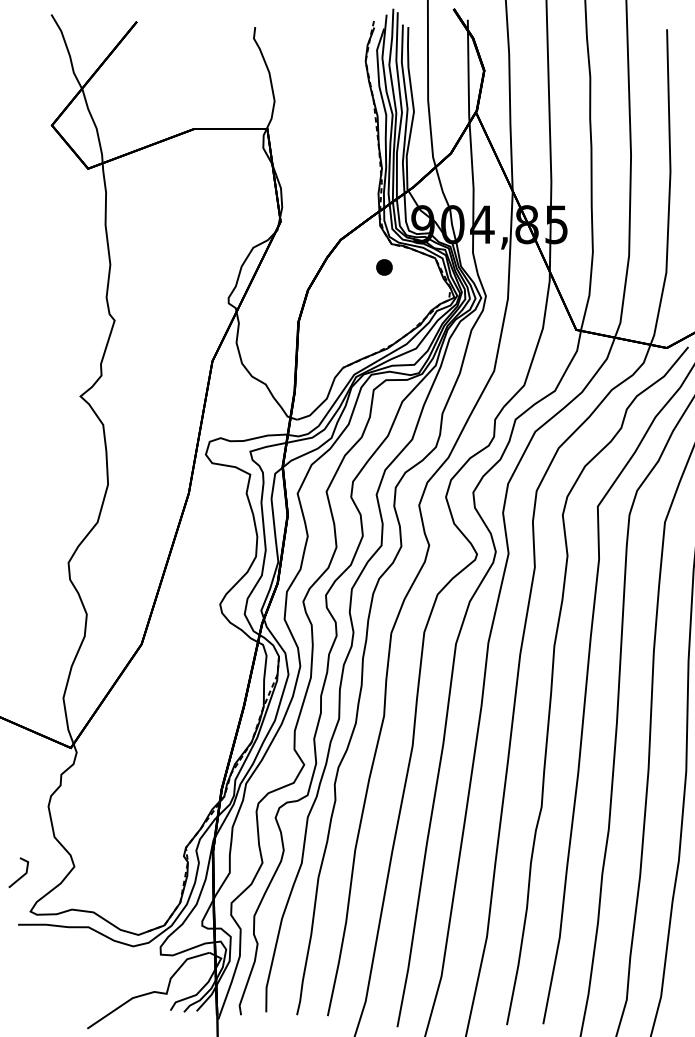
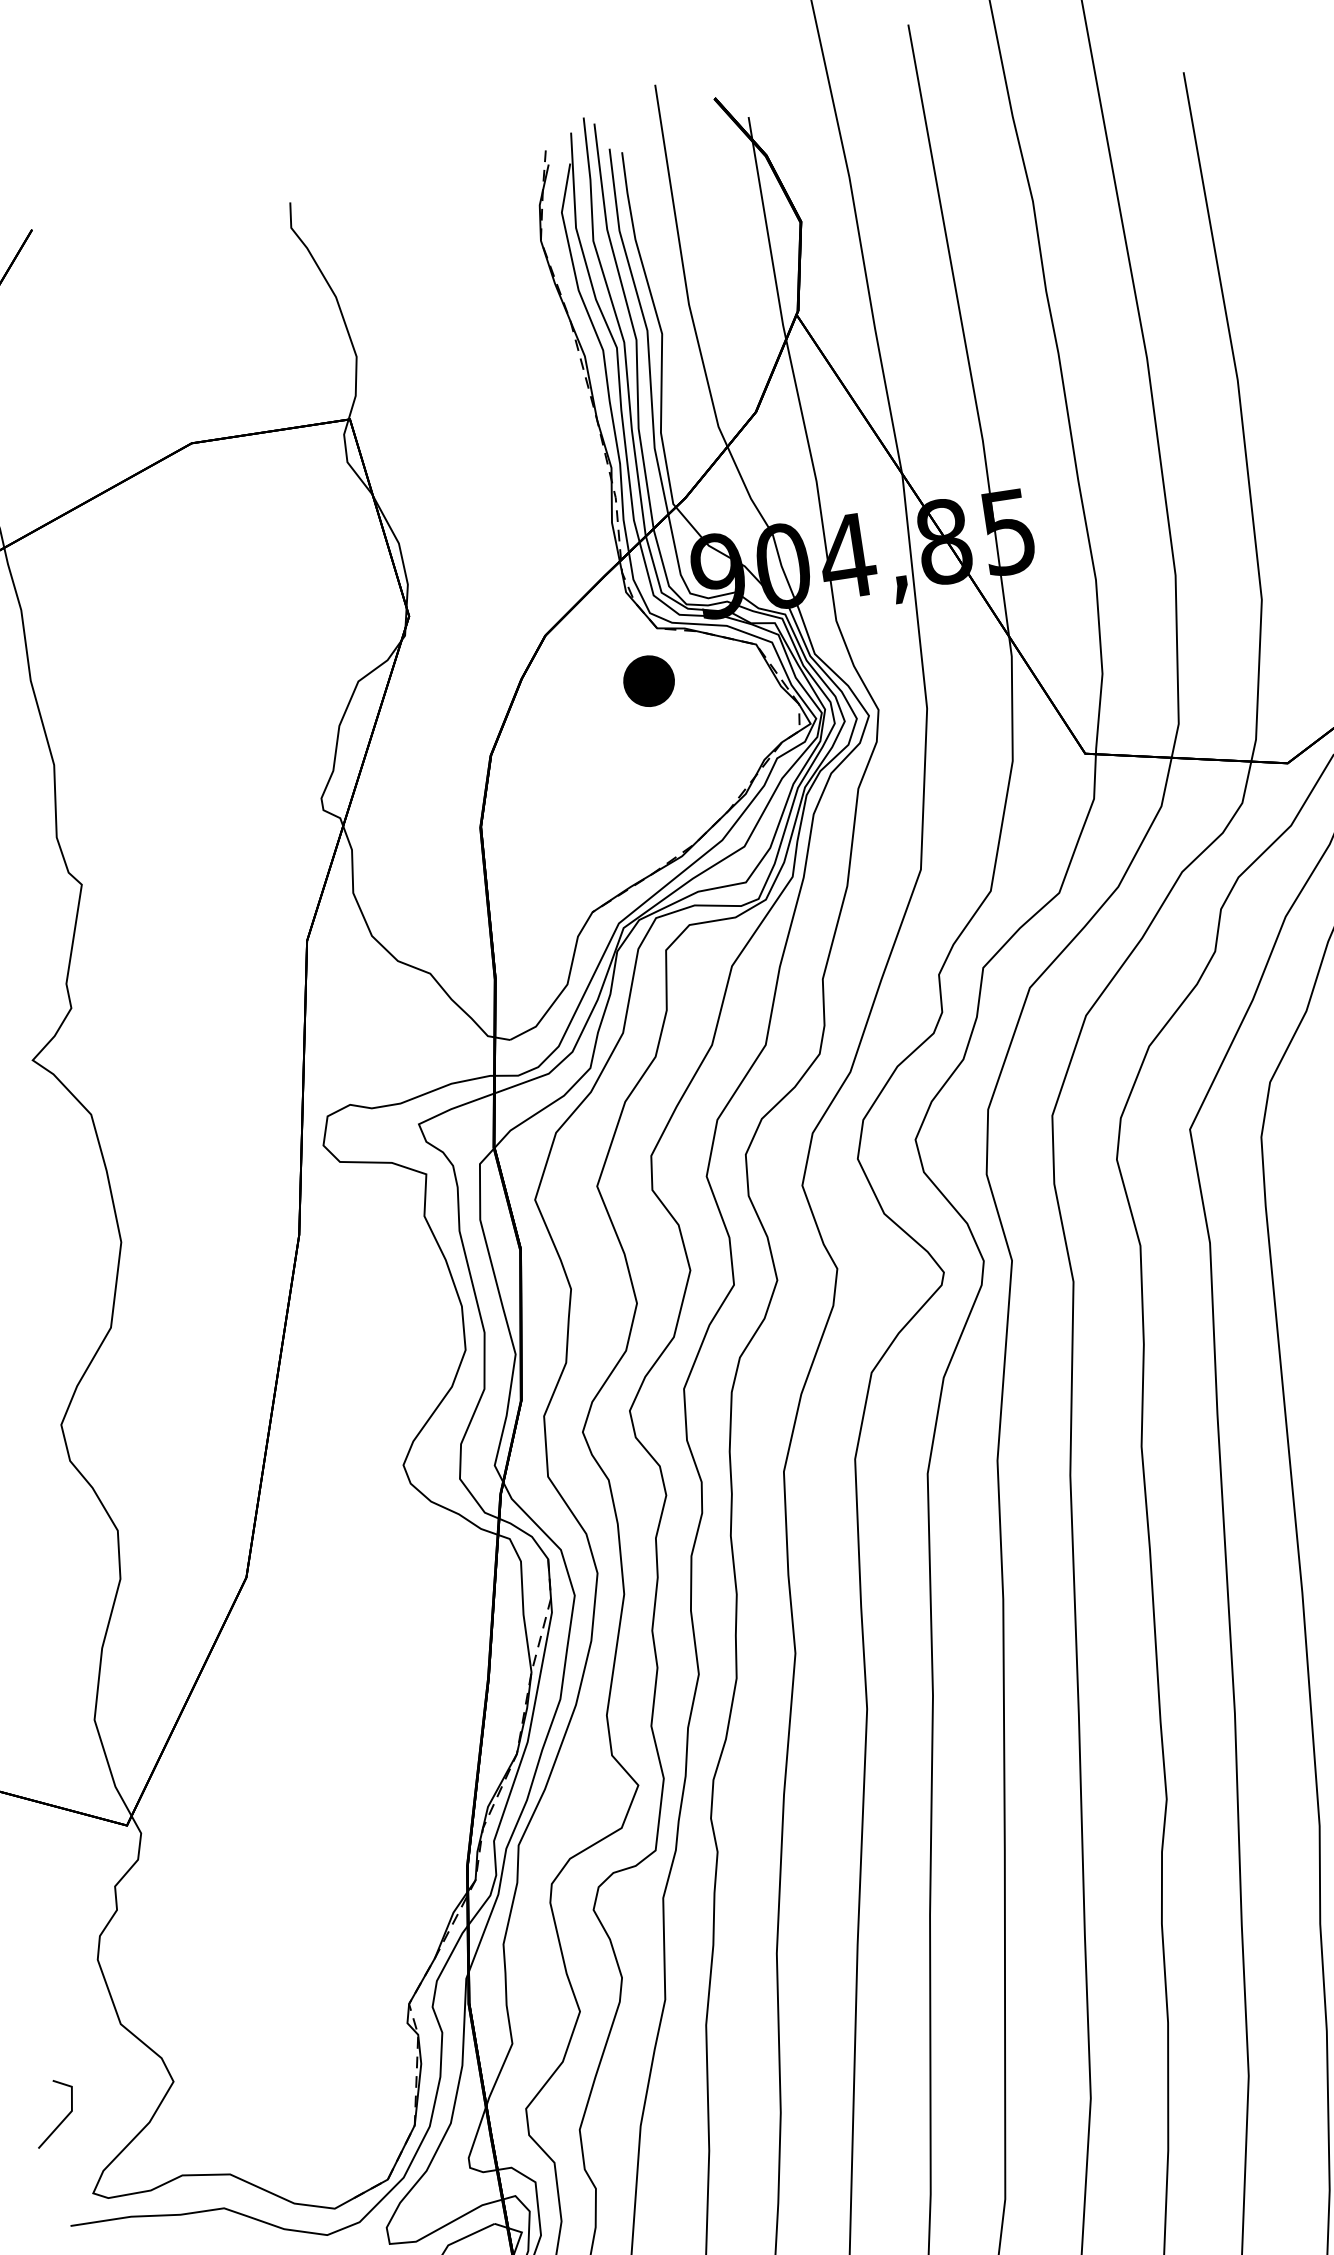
part: (384, 267) -> (649, 681), size x1.4

